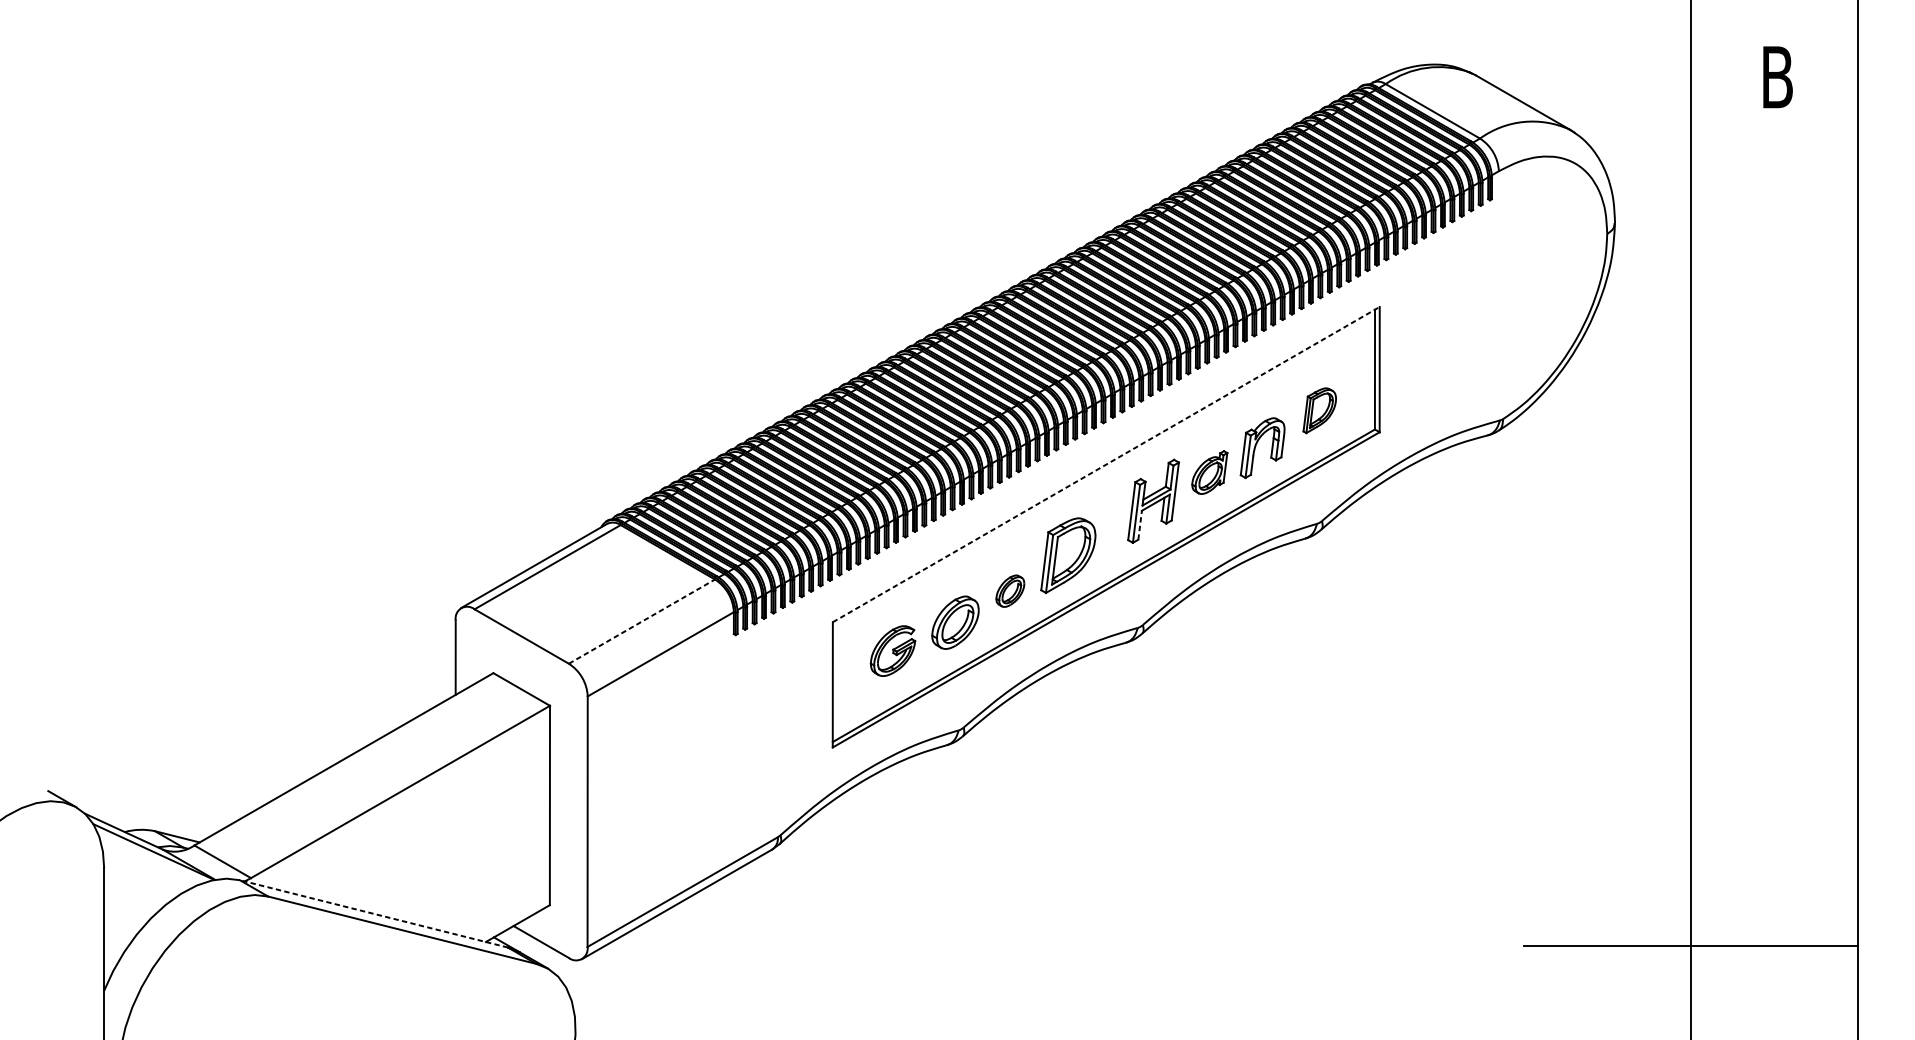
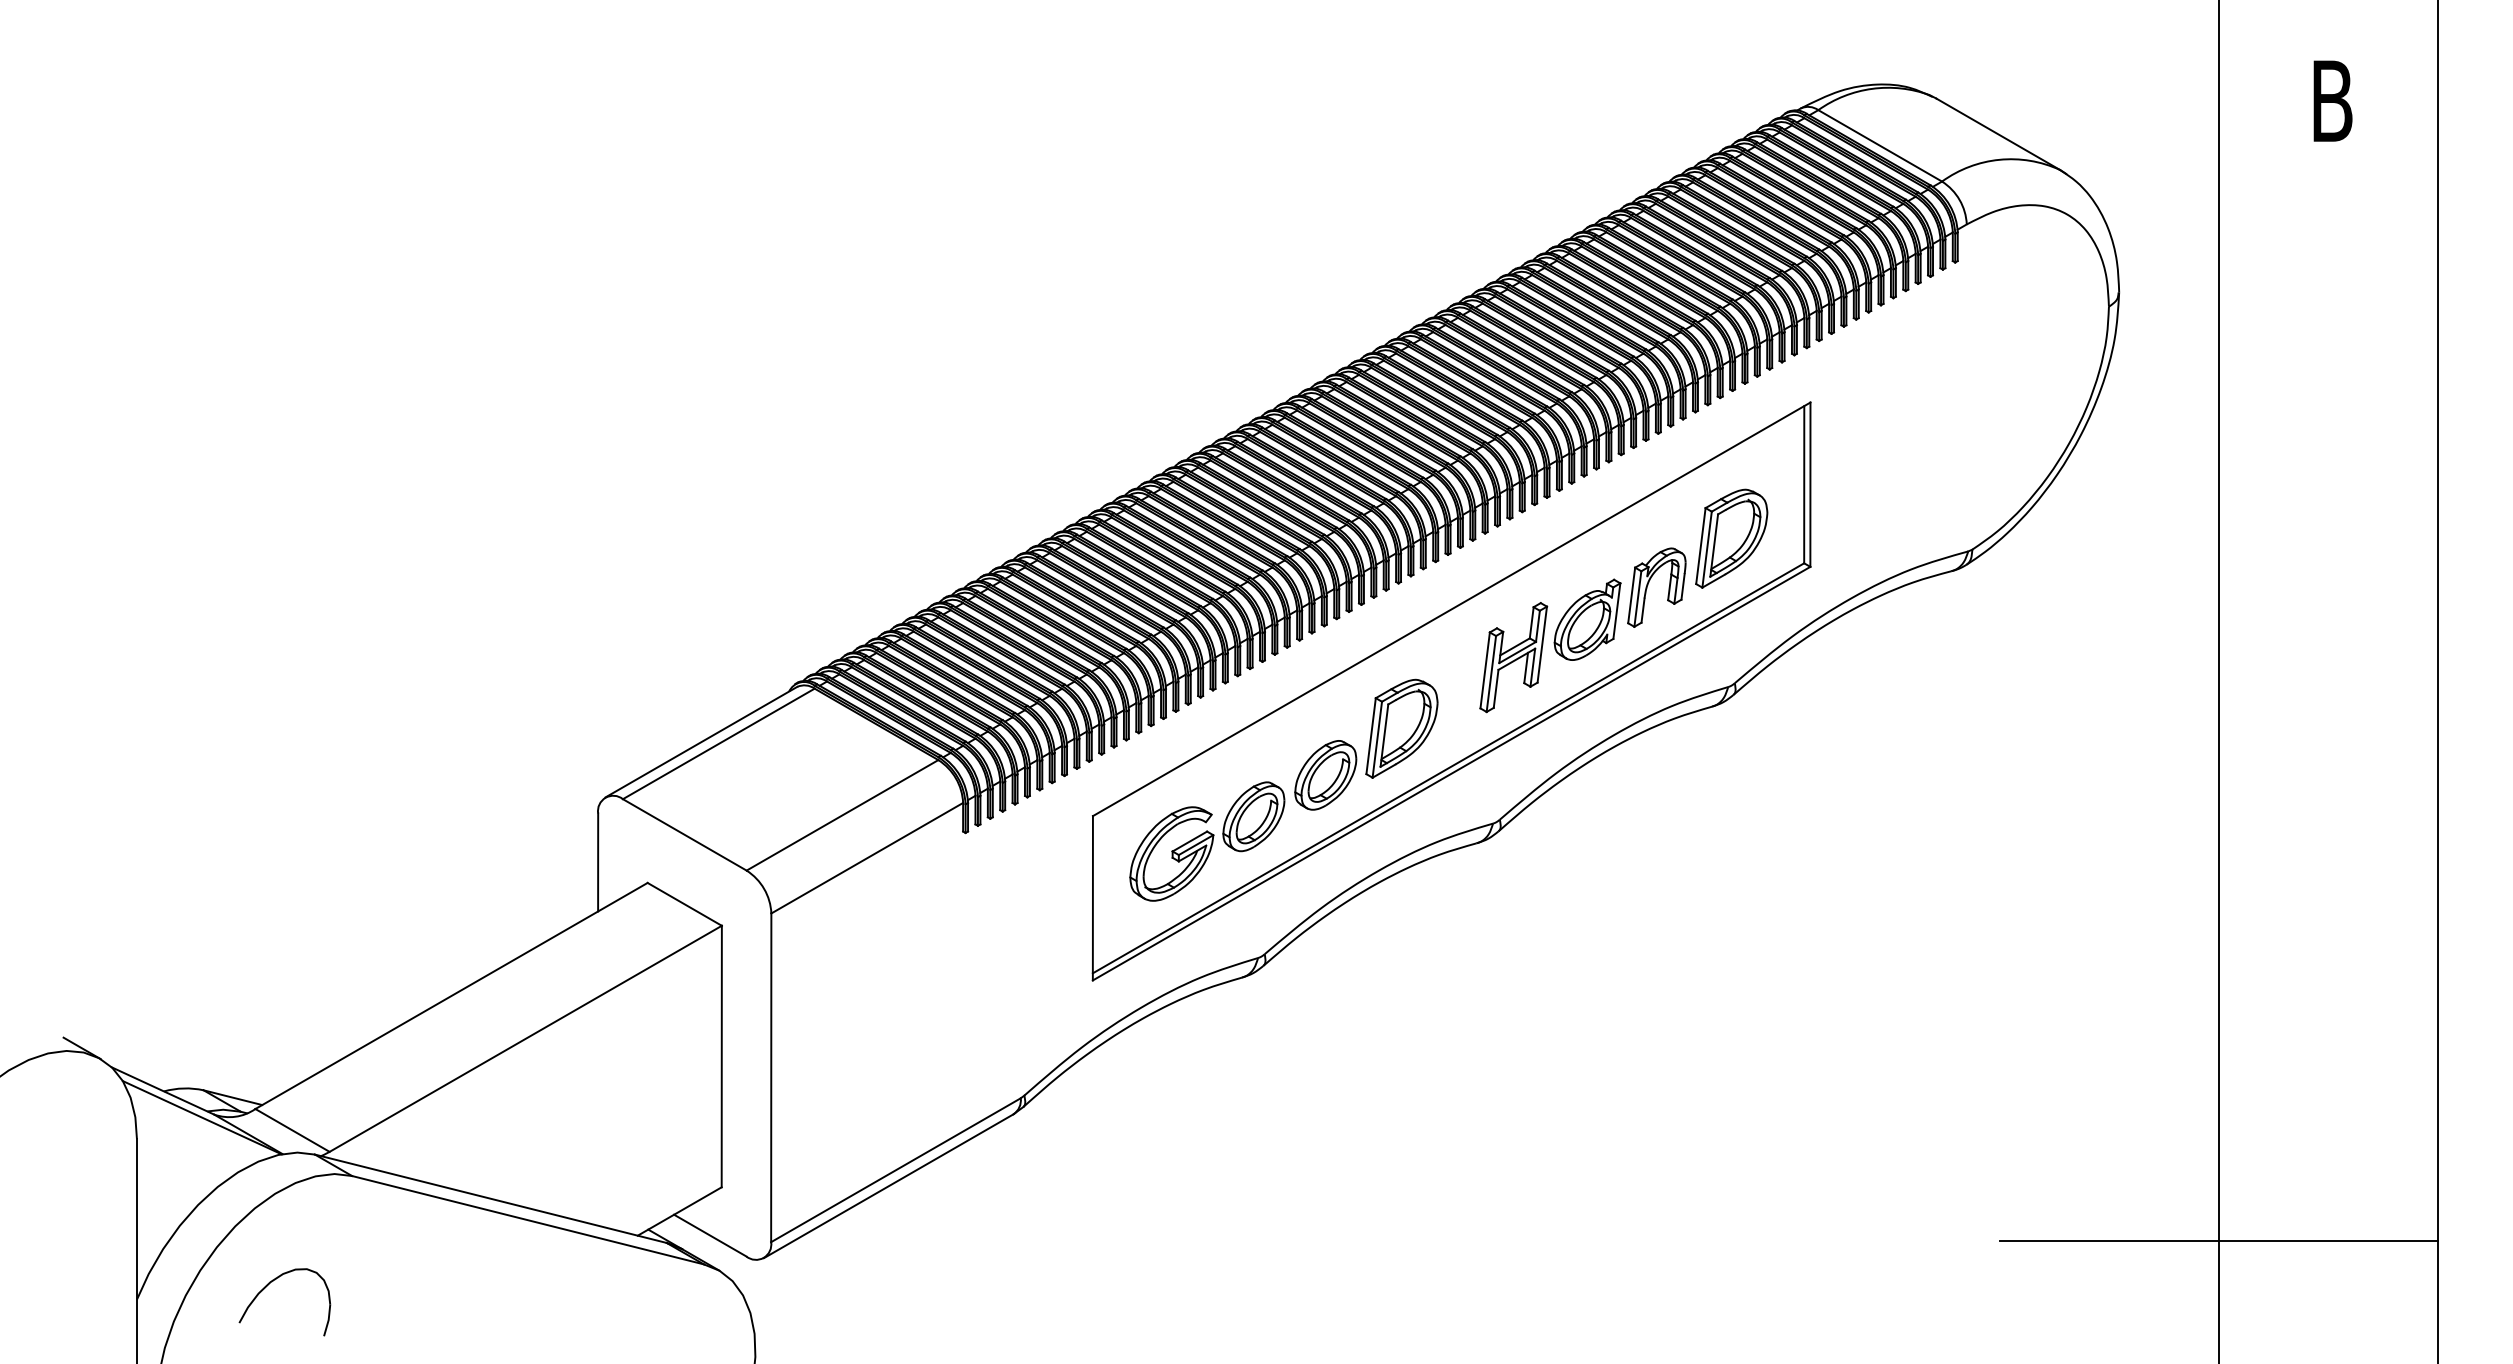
part: (1319, 410) -> (1731, 538), size x1.67
line: (1106, 464) -> (1452, 609), dashed -> solid
part: (1209, 472) -> (1587, 619), size x1.43
line: (1140, 524) -> (1496, 688), dashed -> solid
part: (1010, 591) -> (1325, 775), size x1.67
line: (641, 621) -> (842, 815), dashed -> solid
part: (892, 650) -> (1171, 853), size x1.43
line: (373, 913) -> (490, 1198), dashed -> solid
part: (204, 979) -> (268, 1285), added

